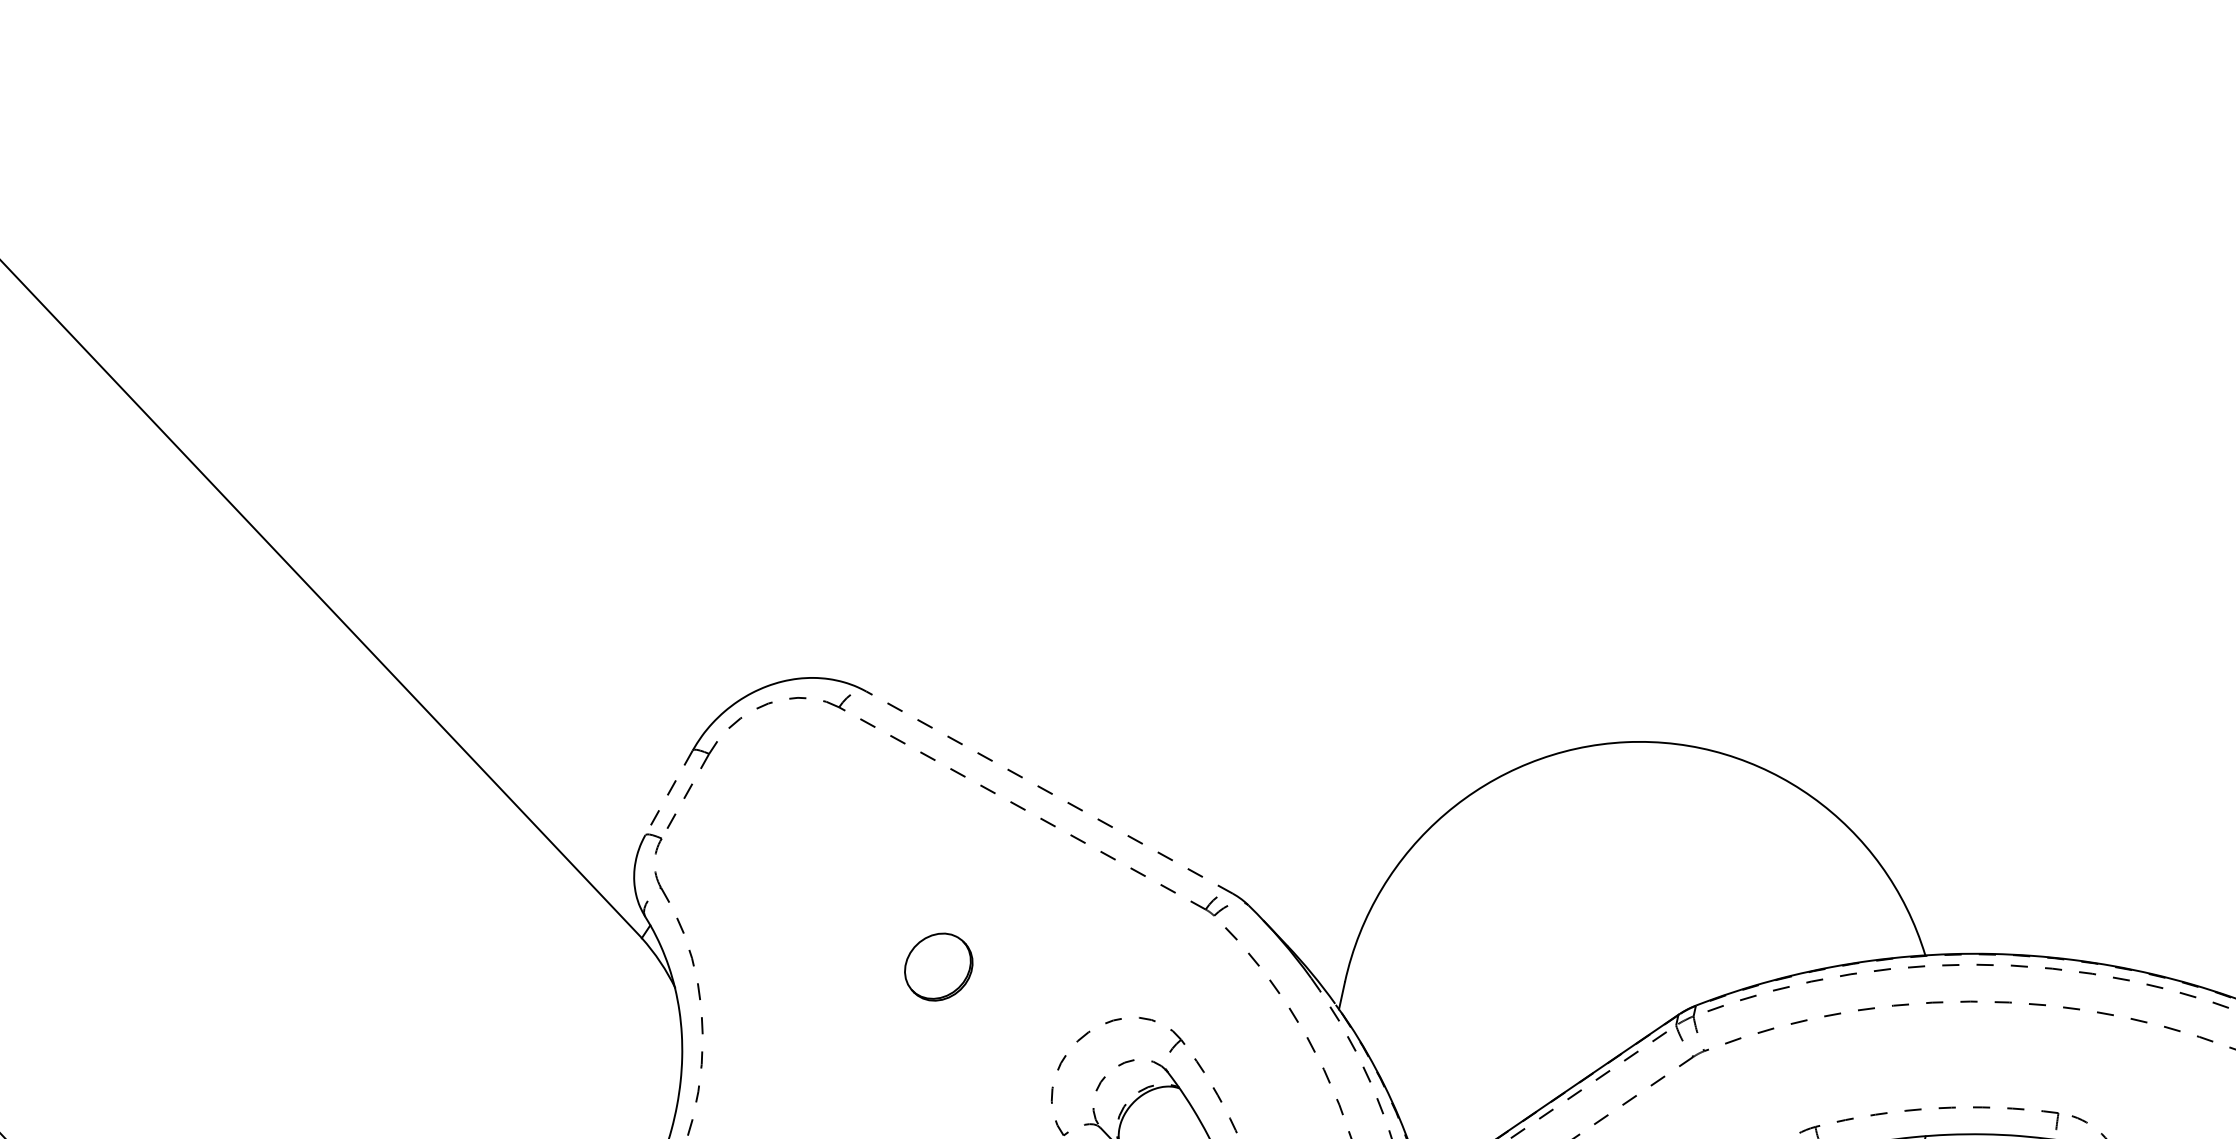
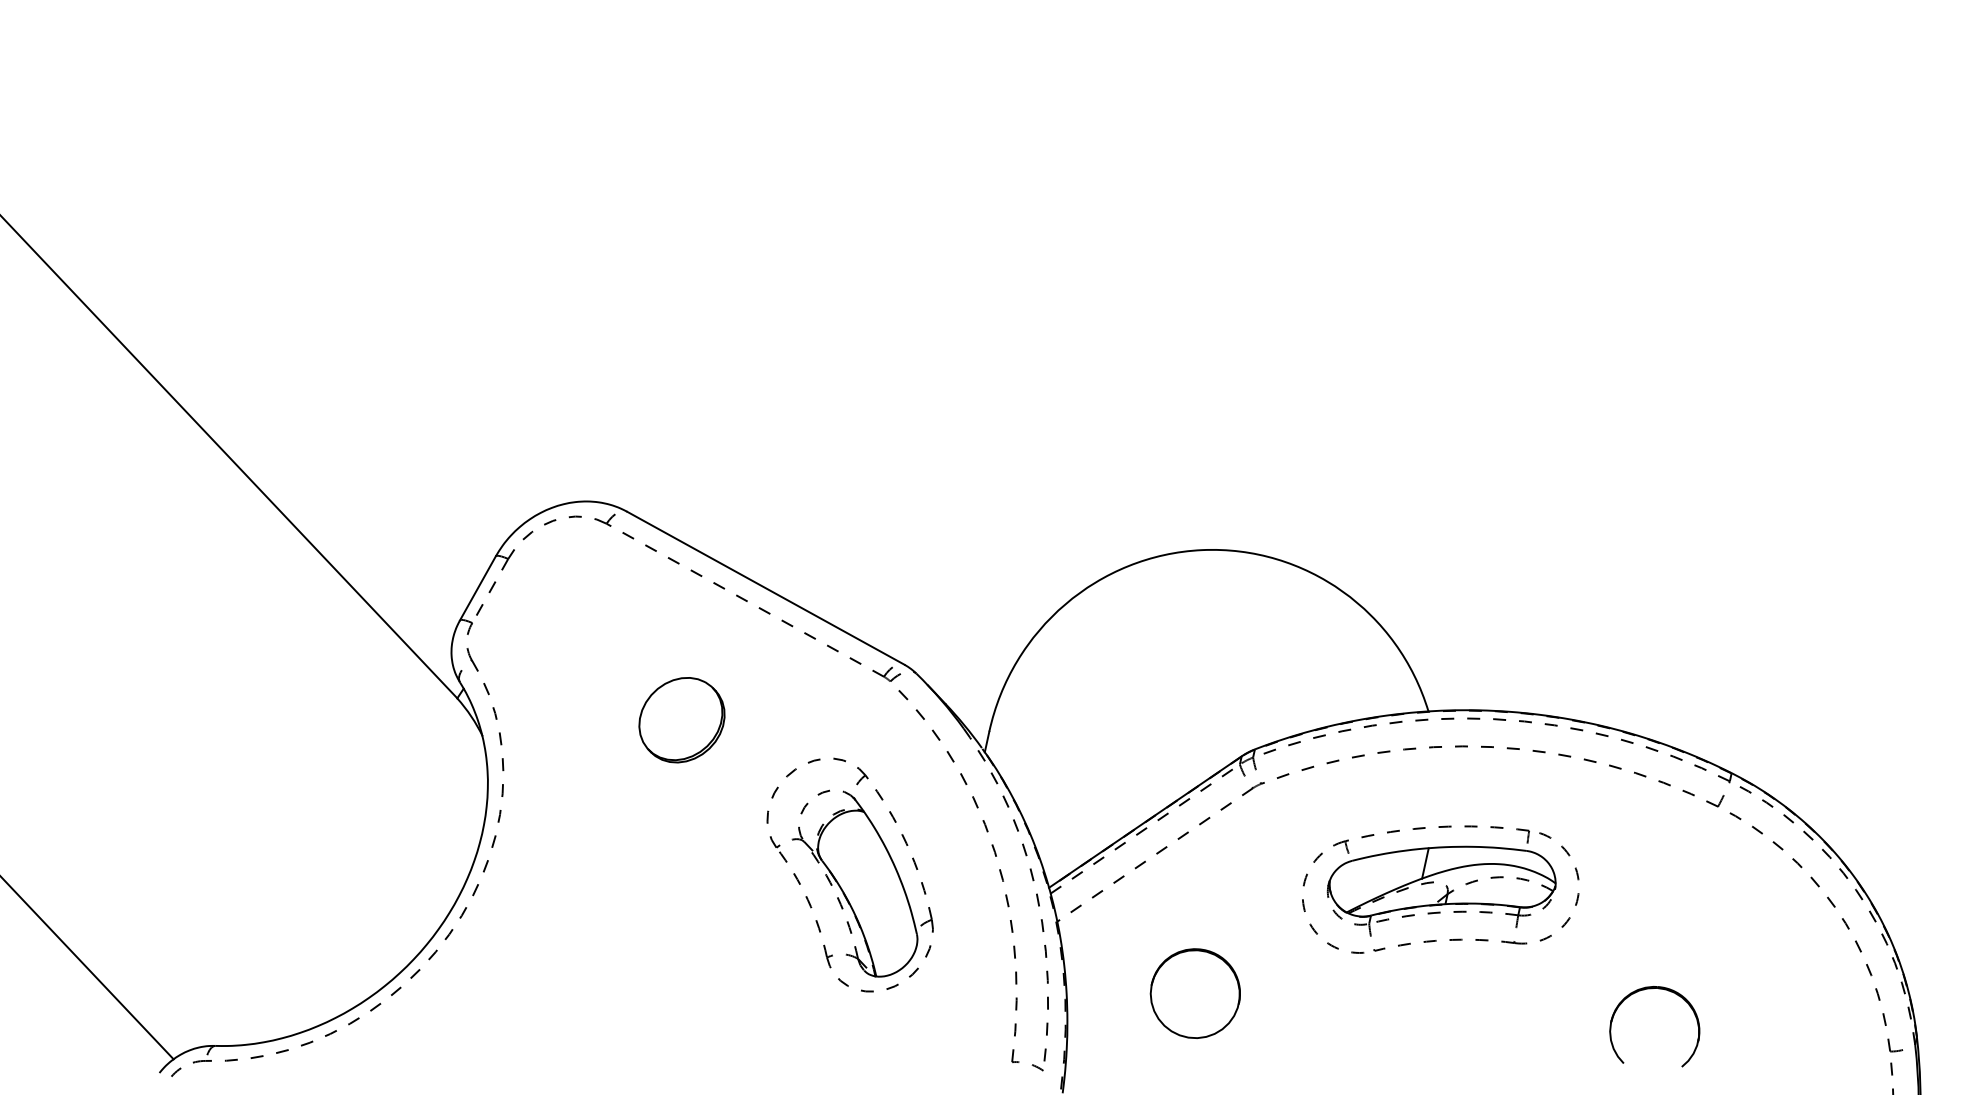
line: (1049, 791) -> (765, 587), dashed -> solid
line: (668, 792) -> (477, 588), dashed -> solid
part: (938, 967) -> (681, 720), size x1.67

